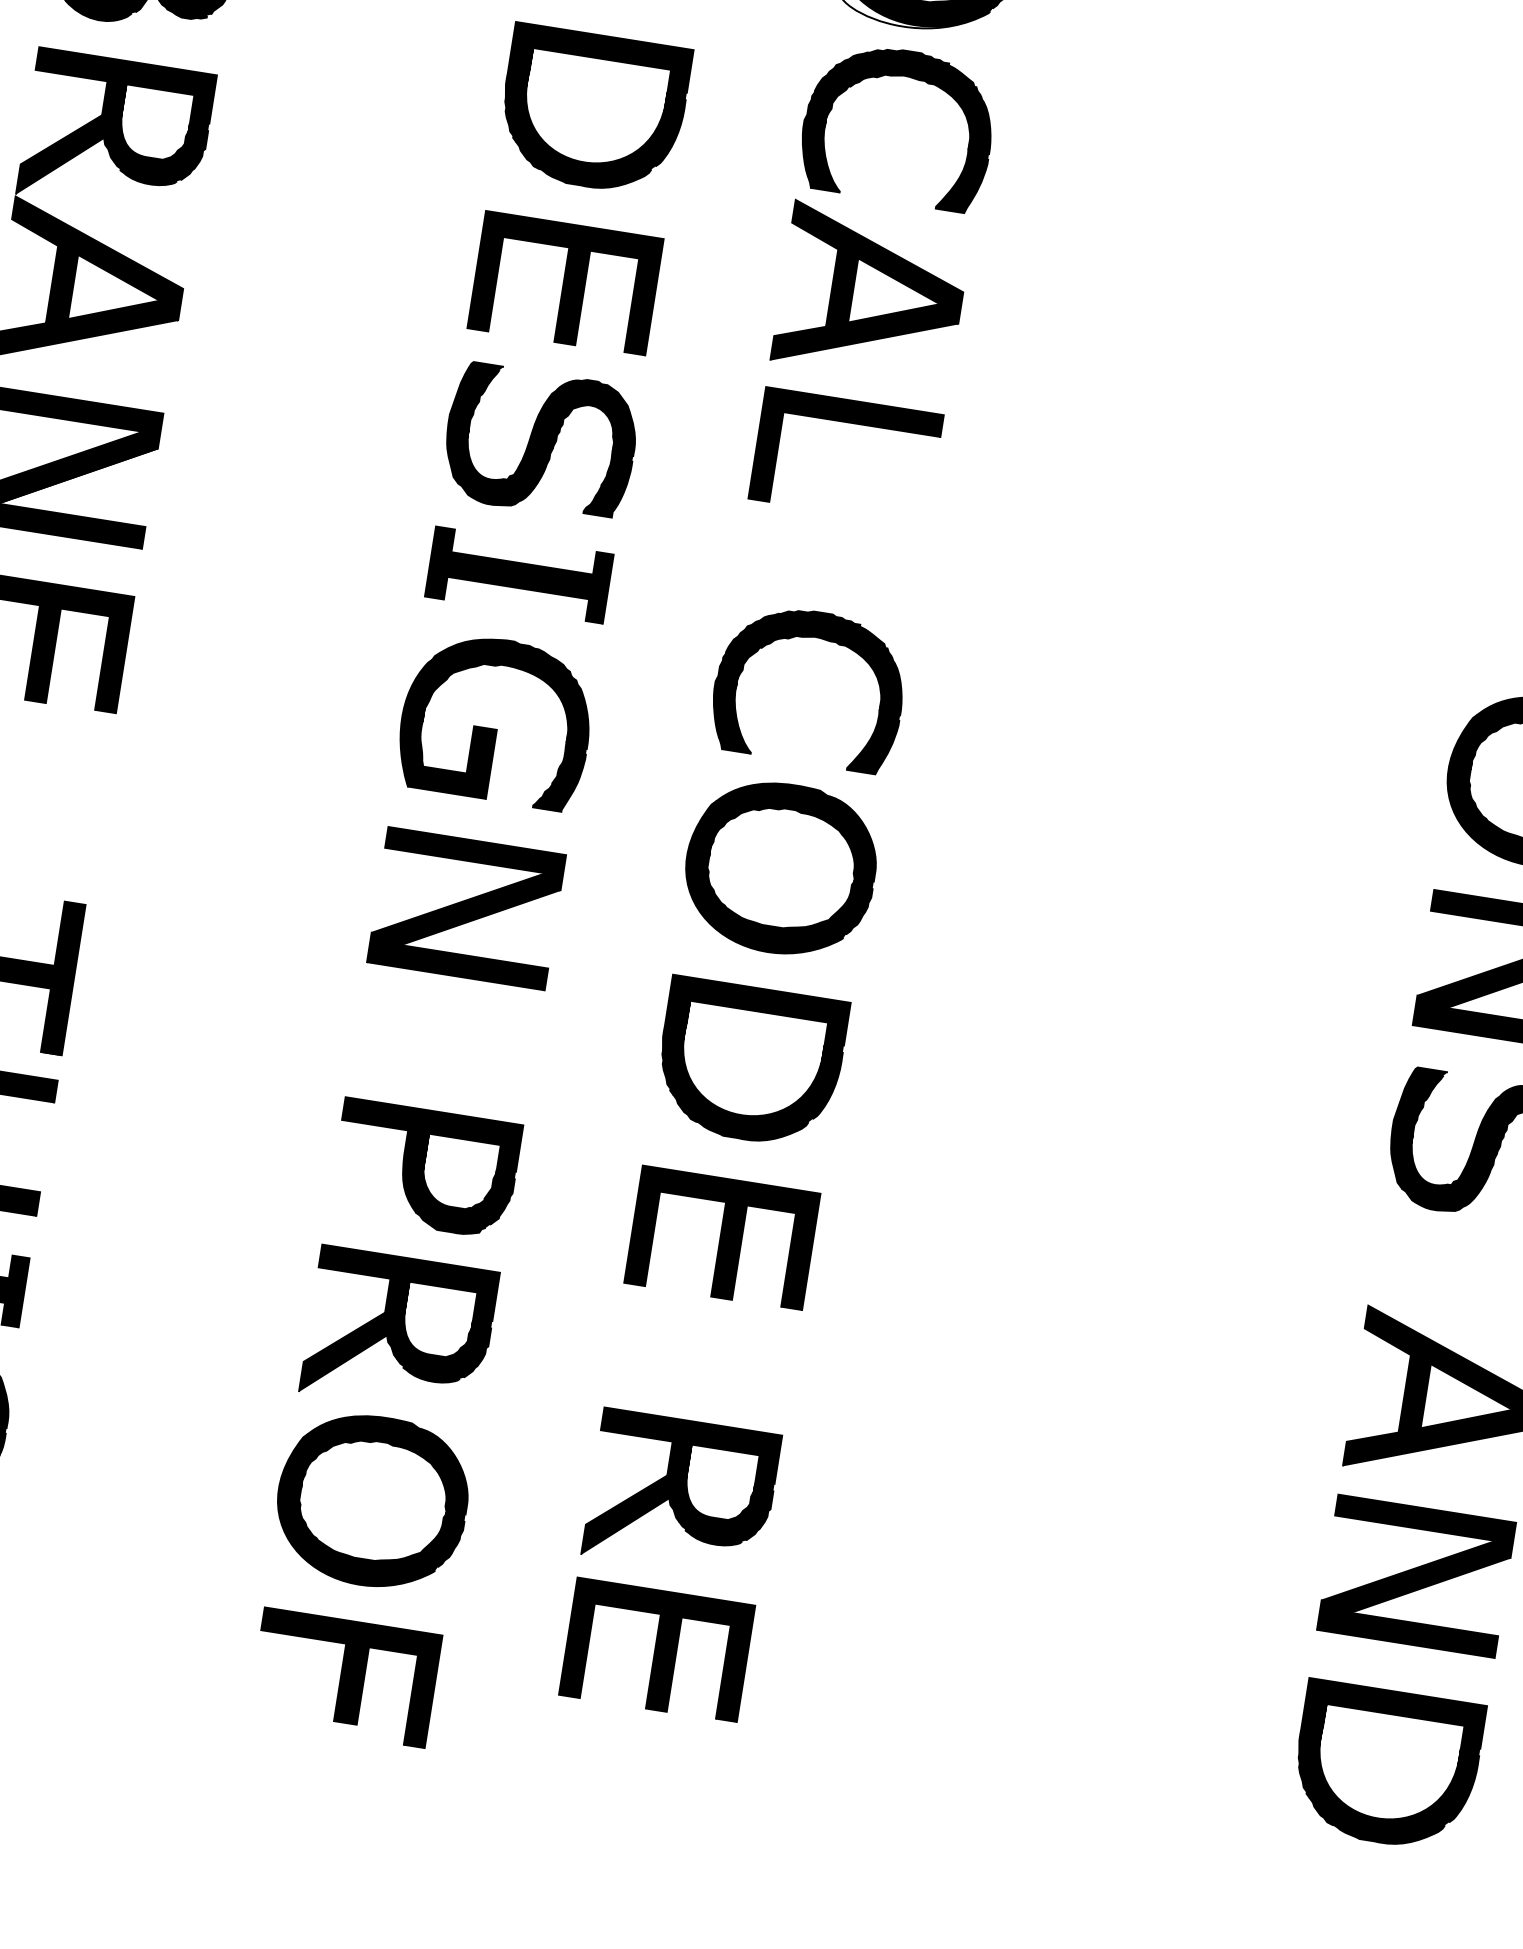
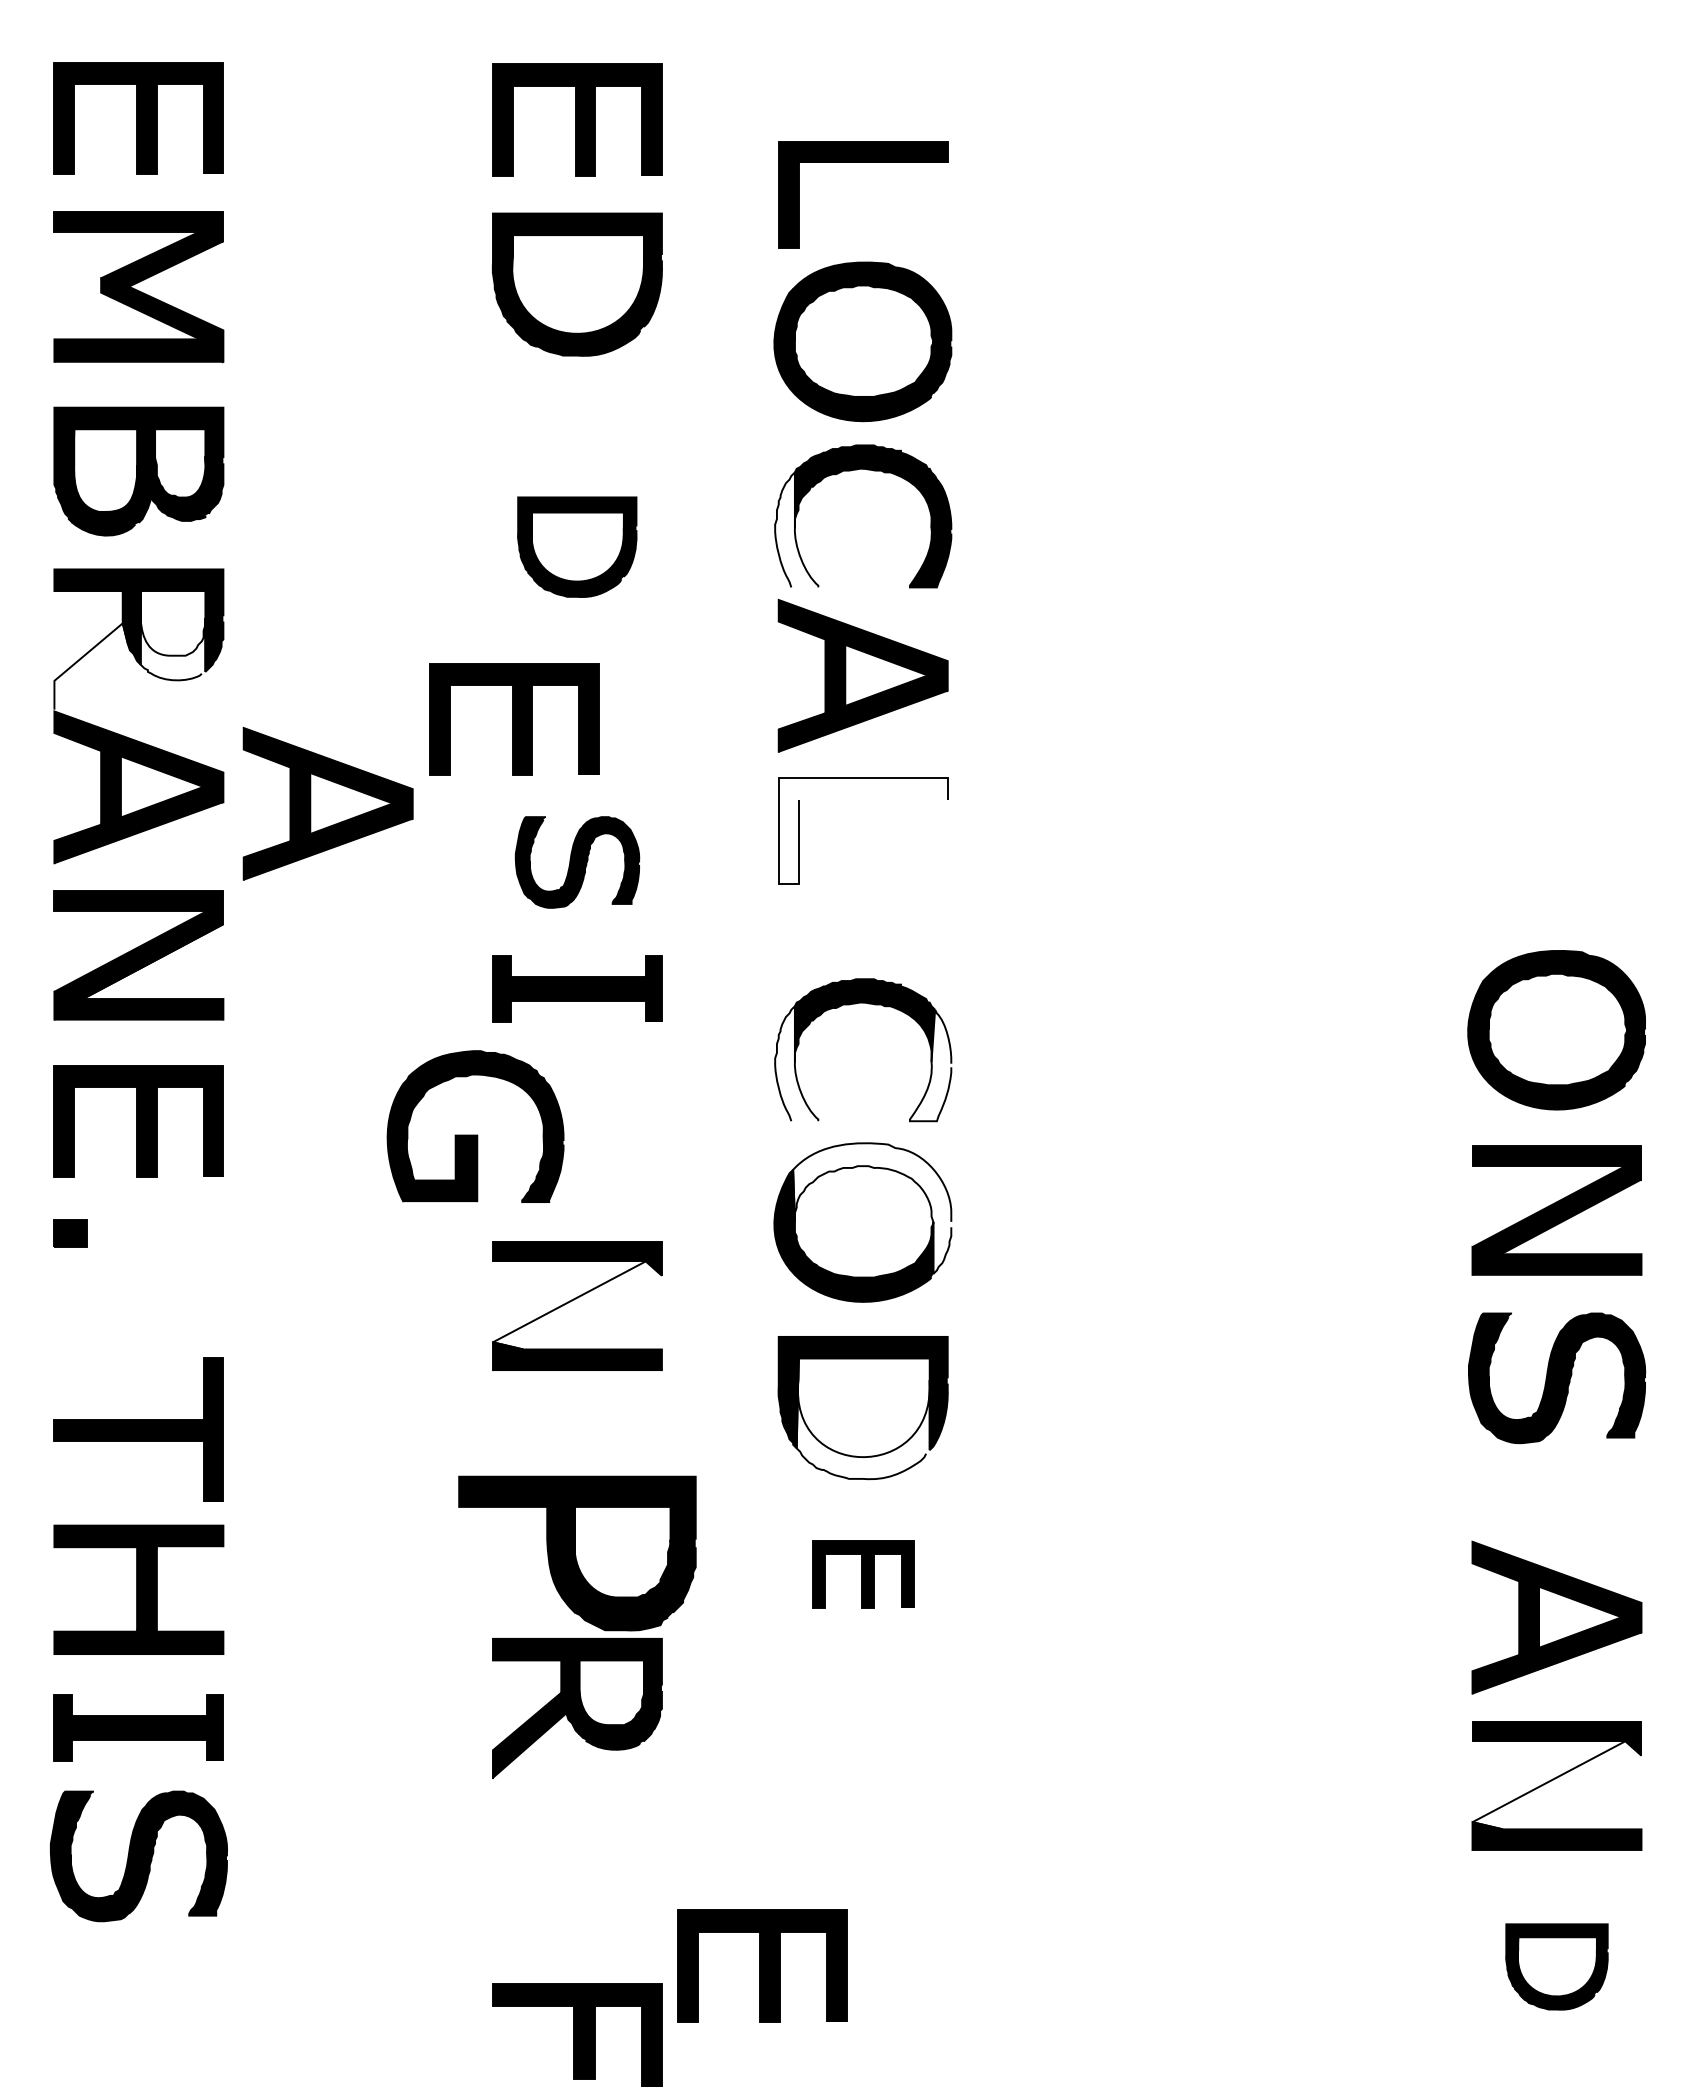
part: (591, 111) -> (576, 547), size x0.7
fill: (826, 128) -> (796, 529), removed
fill: (152, 136) -> (172, 635), removed
fill: (62, 155) -> (91, 666), removed
part: (565, 283) -> (514, 719), moved
part: (287, 338) -> (327, 803), added
part: (540, 442) -> (577, 862), size x0.7
fill: (845, 456) -> (862, 830), removed
fill: (737, 690) -> (796, 1063), removed
fill: (877, 714) -> (930, 1065), removed
part: (495, 728) -> (475, 1134), moved
fill: (793, 855) -> (872, 1208), removed
fill: (465, 908) -> (576, 1305), removed
fill: (747, 1074) -> (862, 1418), removed
part: (425, 1168) -> (577, 1553), size x1.4
part: (722, 1237) -> (863, 1573), size x0.6
part: (681, 1494) -> (862, 1817), removed
part: (371, 1501) -> (576, 1869), removed
fill: (1416, 1575) -> (1556, 1785), removed
part: (657, 1649) -> (762, 1965), moved
part: (1385, 1766) -> (1556, 1966), size x0.6

